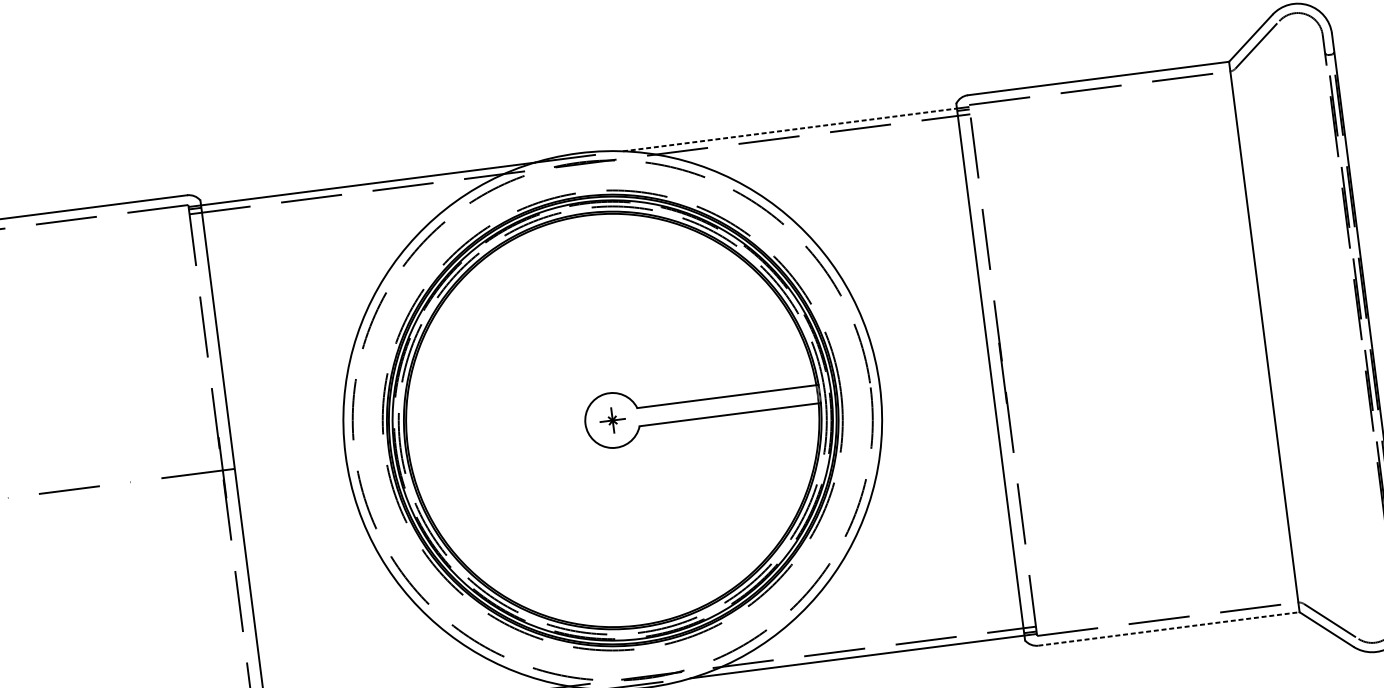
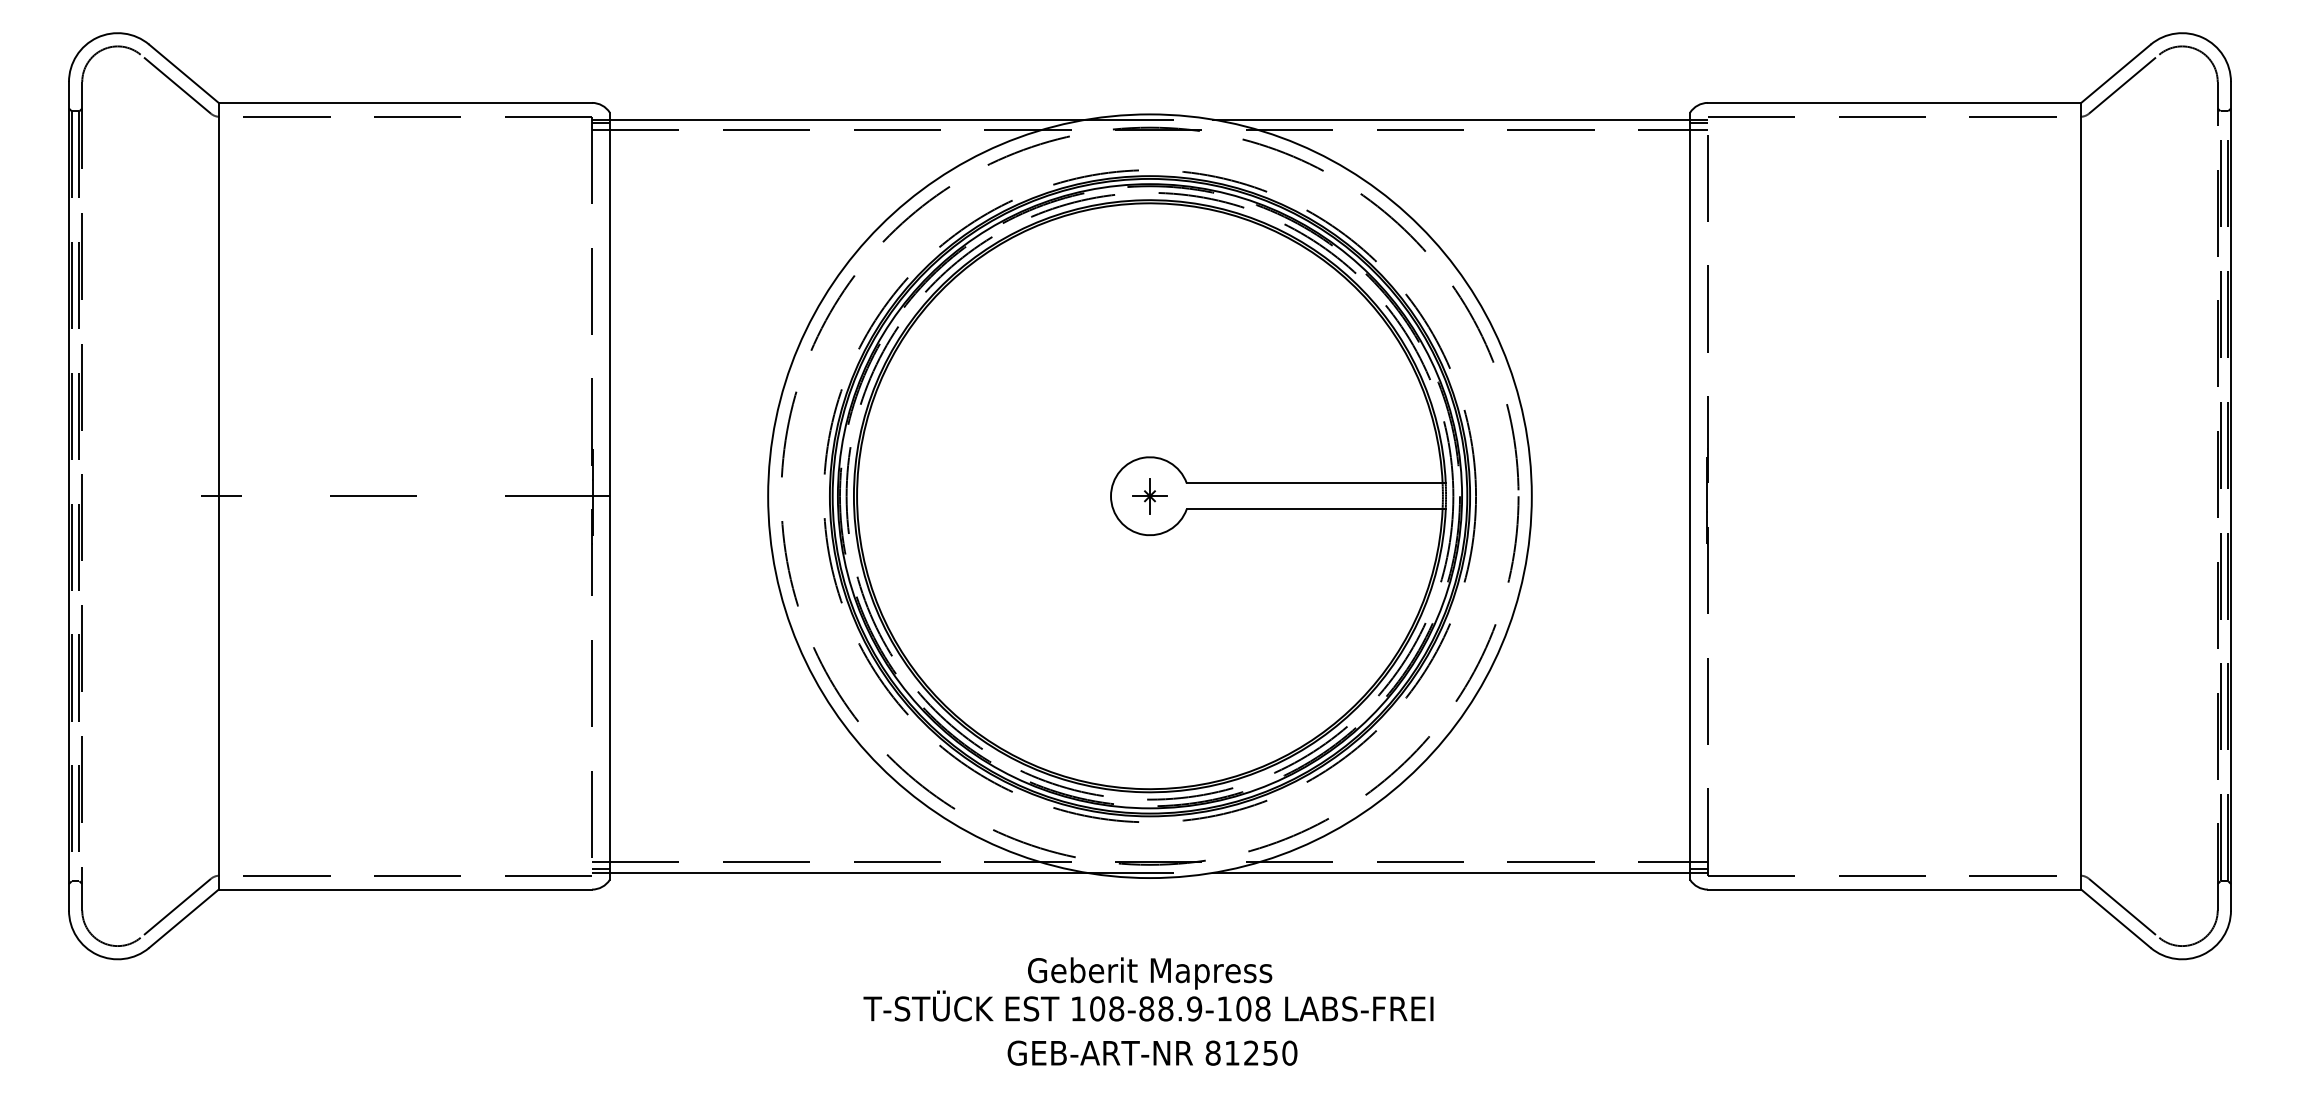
line: (789, 129) -> (1451, 119), dashed -> solid
line: (1168, 628) -> (1894, 889), dashed -> solid

